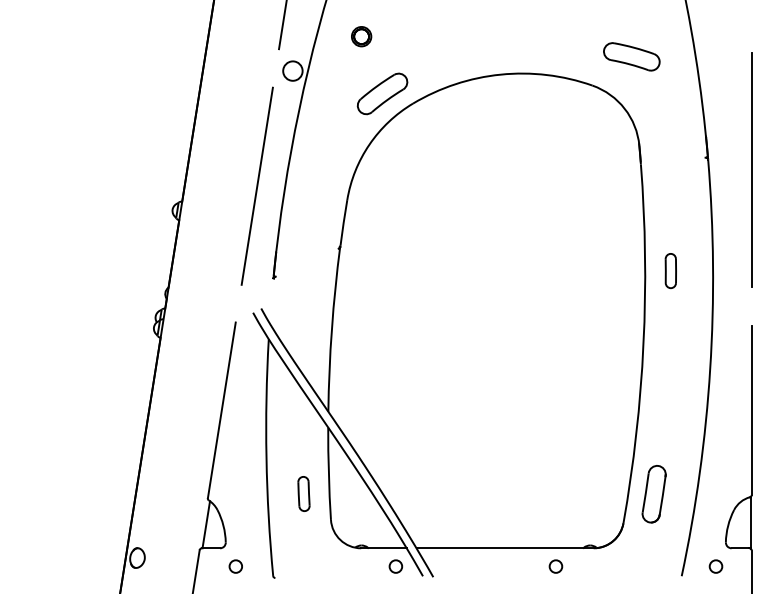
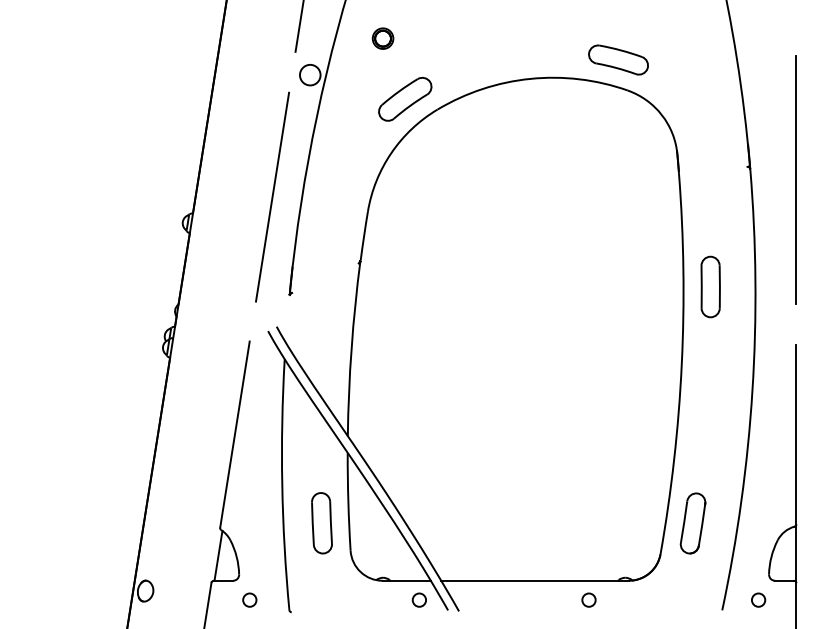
part: (631, 56) -> (618, 59), moved
part: (670, 270) -> (710, 286), size x1.67
part: (303, 493) -> (321, 522), size x1.67

